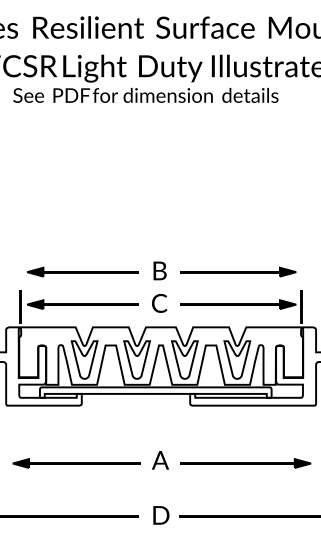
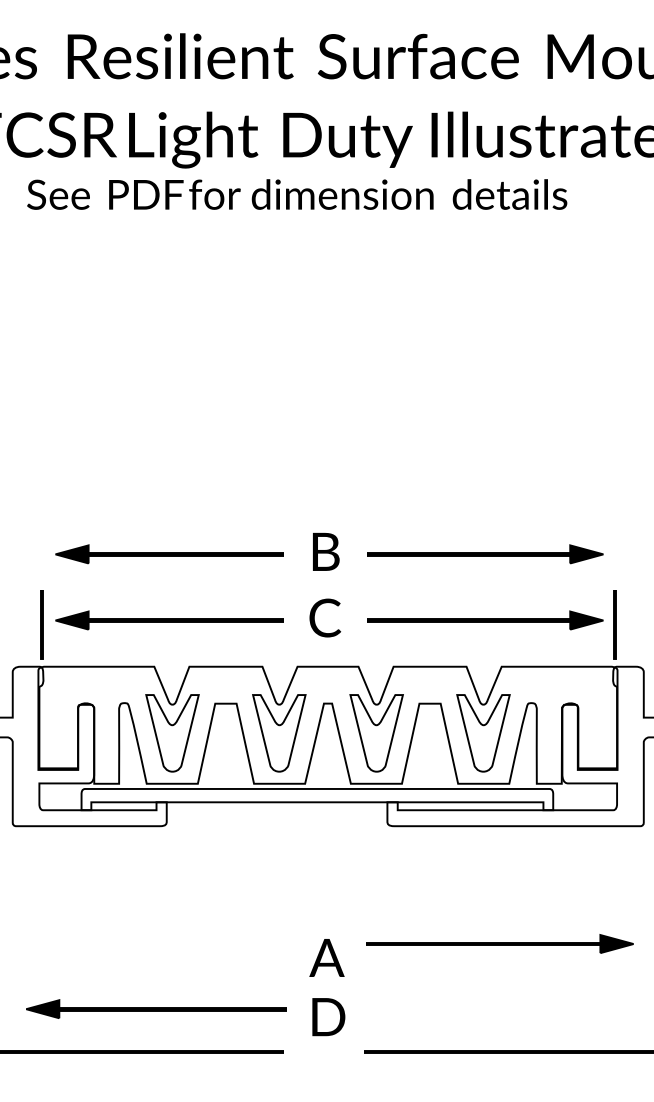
text: (160, 460) -> (327, 958), moved
part: (76, 463) -> (155, 1009), moved
text: (161, 515) -> (329, 1017), moved

